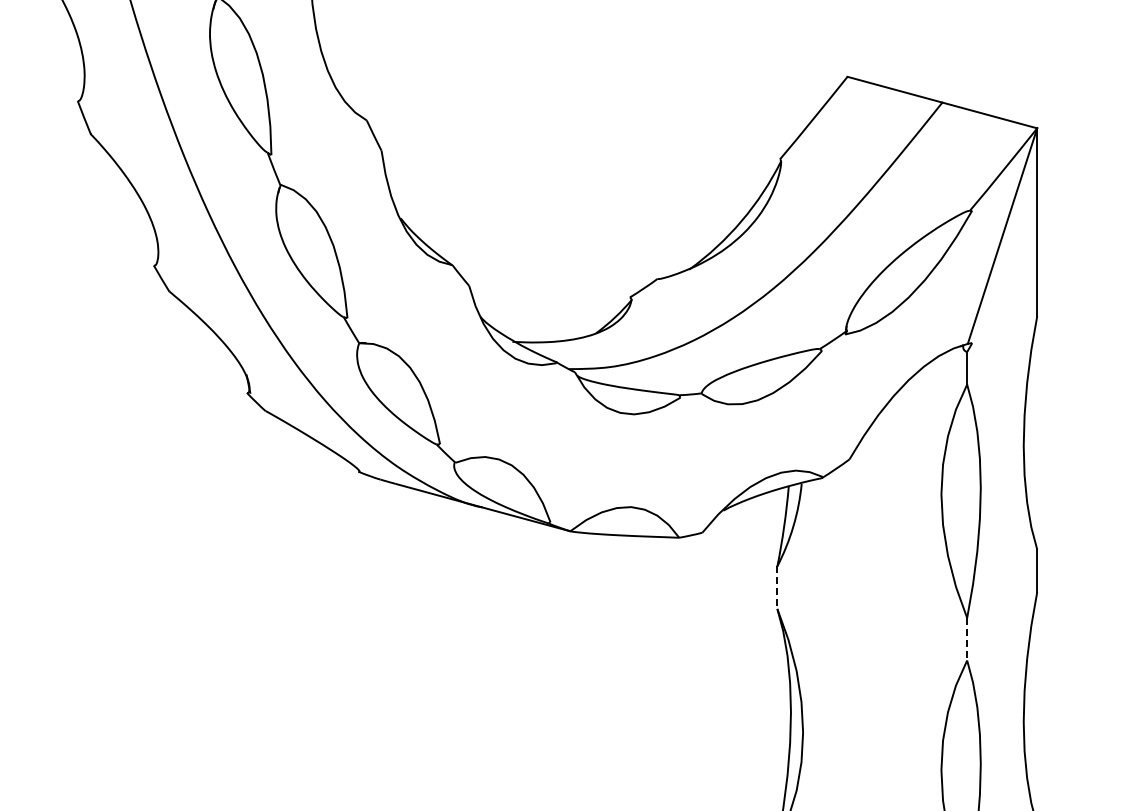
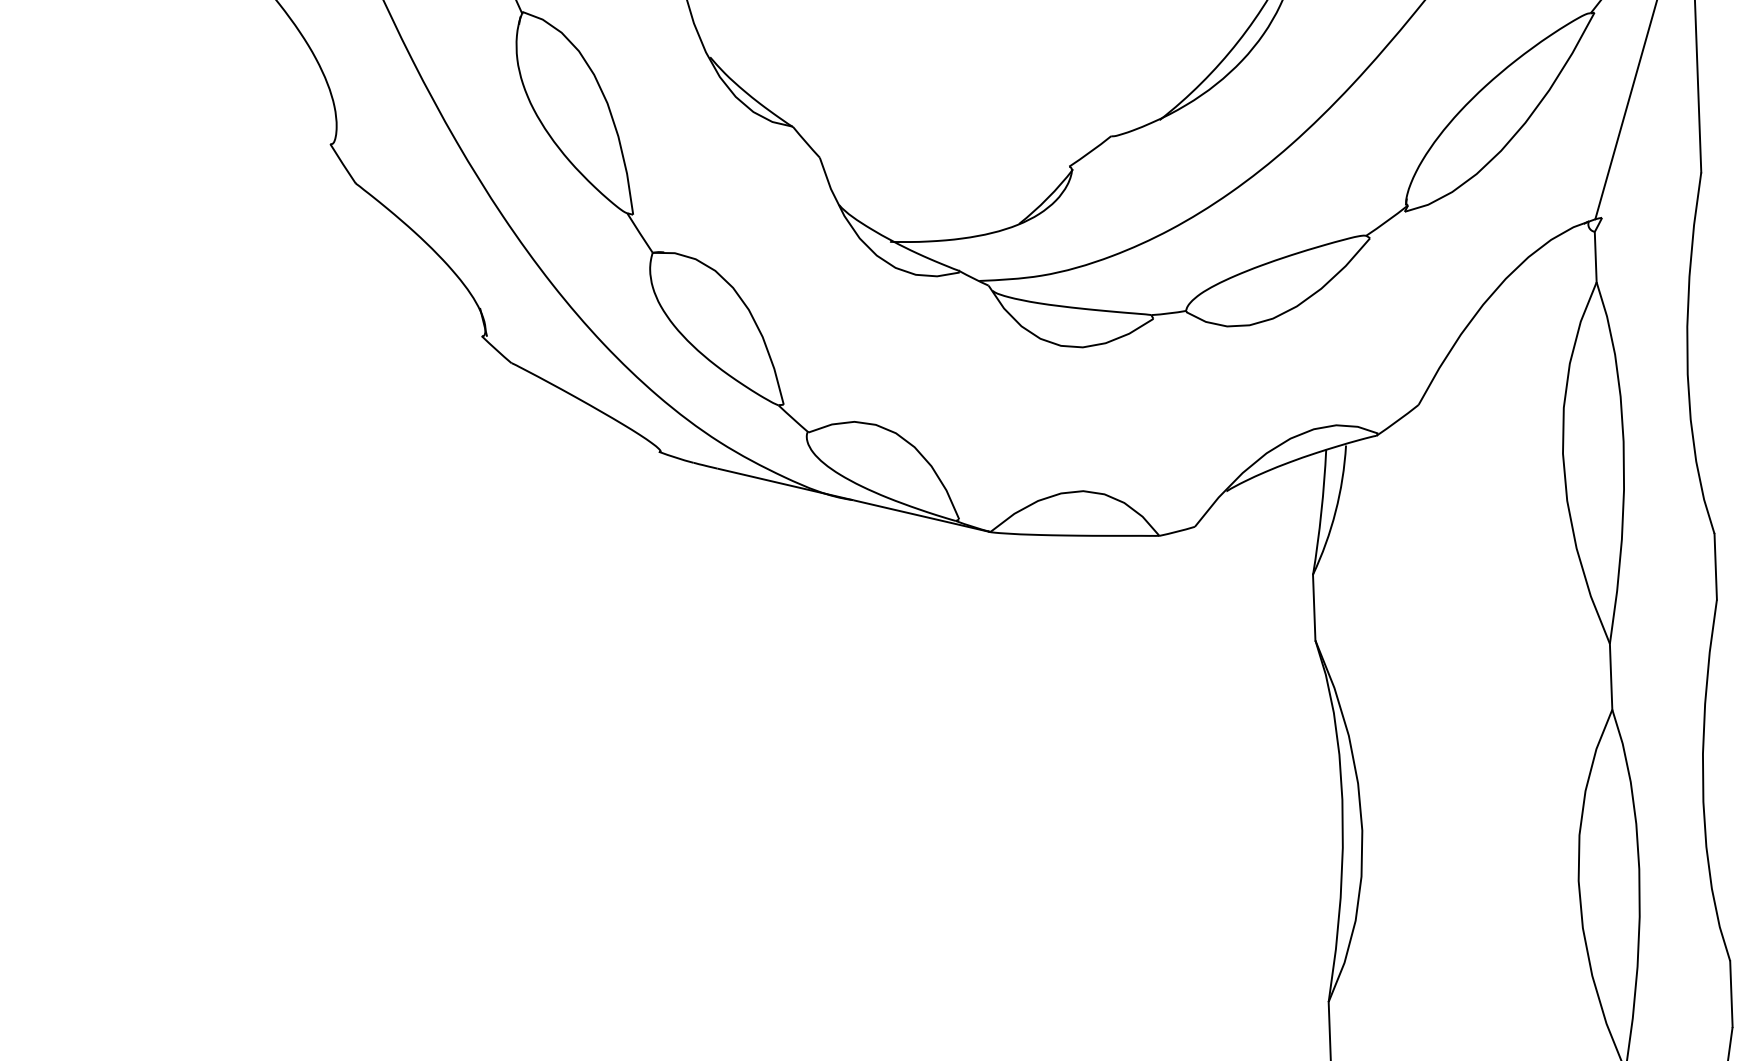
line: (777, 588) -> (1314, 608), dashed -> solid
line: (967, 639) -> (1611, 677), dashed -> solid

